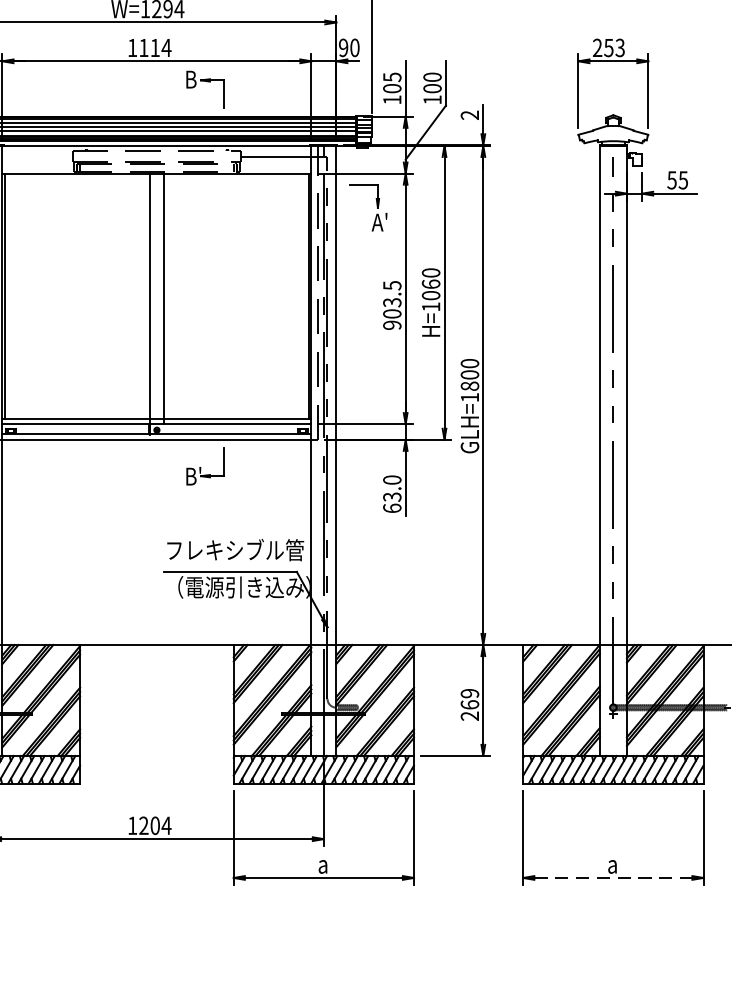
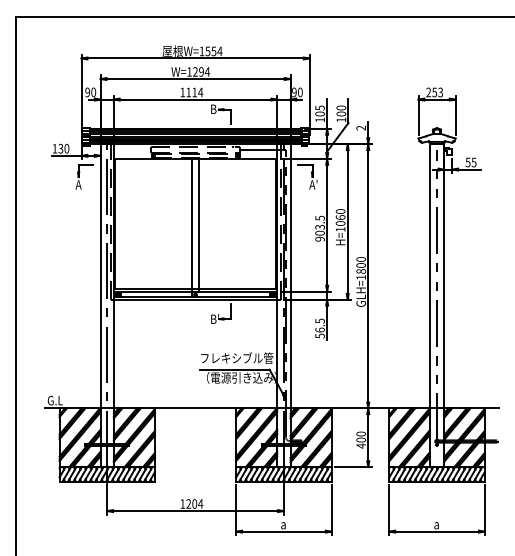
text: (391, 494) -> (319, 328), 63.0 -> 56.5
text: (468, 703) -> (360, 439), 269 -> 400
line: (614, 877) -> (437, 531), dashed -> solid

